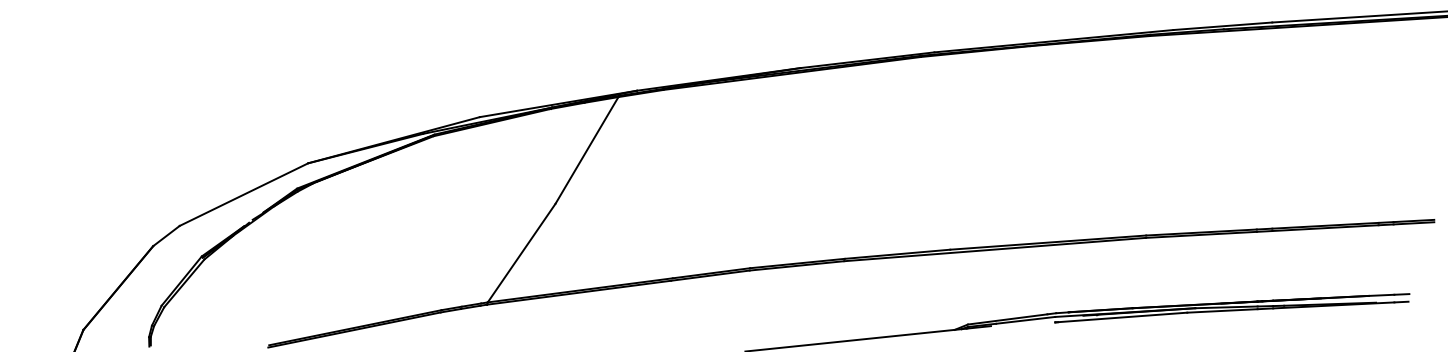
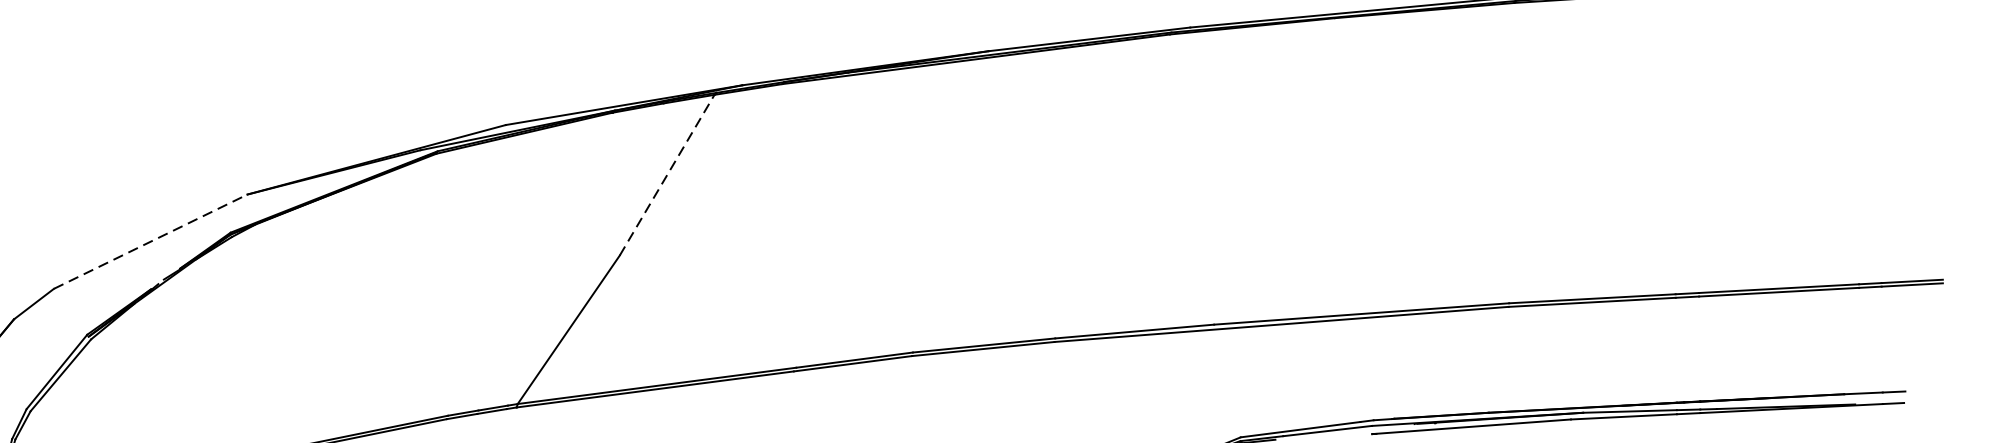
line: (586, 150) -> (666, 175), solid -> dashed
line: (244, 194) -> (151, 241), solid -> dashed

